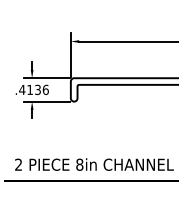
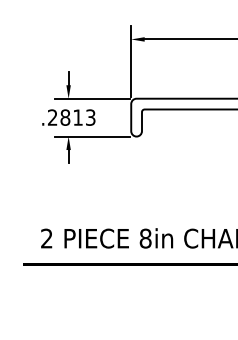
text: (33, 89) -> (70, 116), .4136 -> .2813

